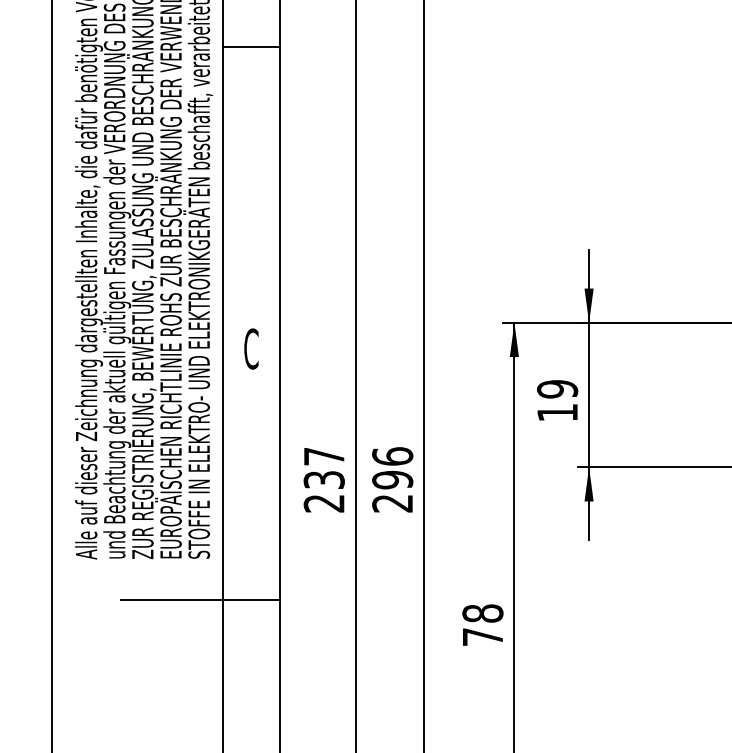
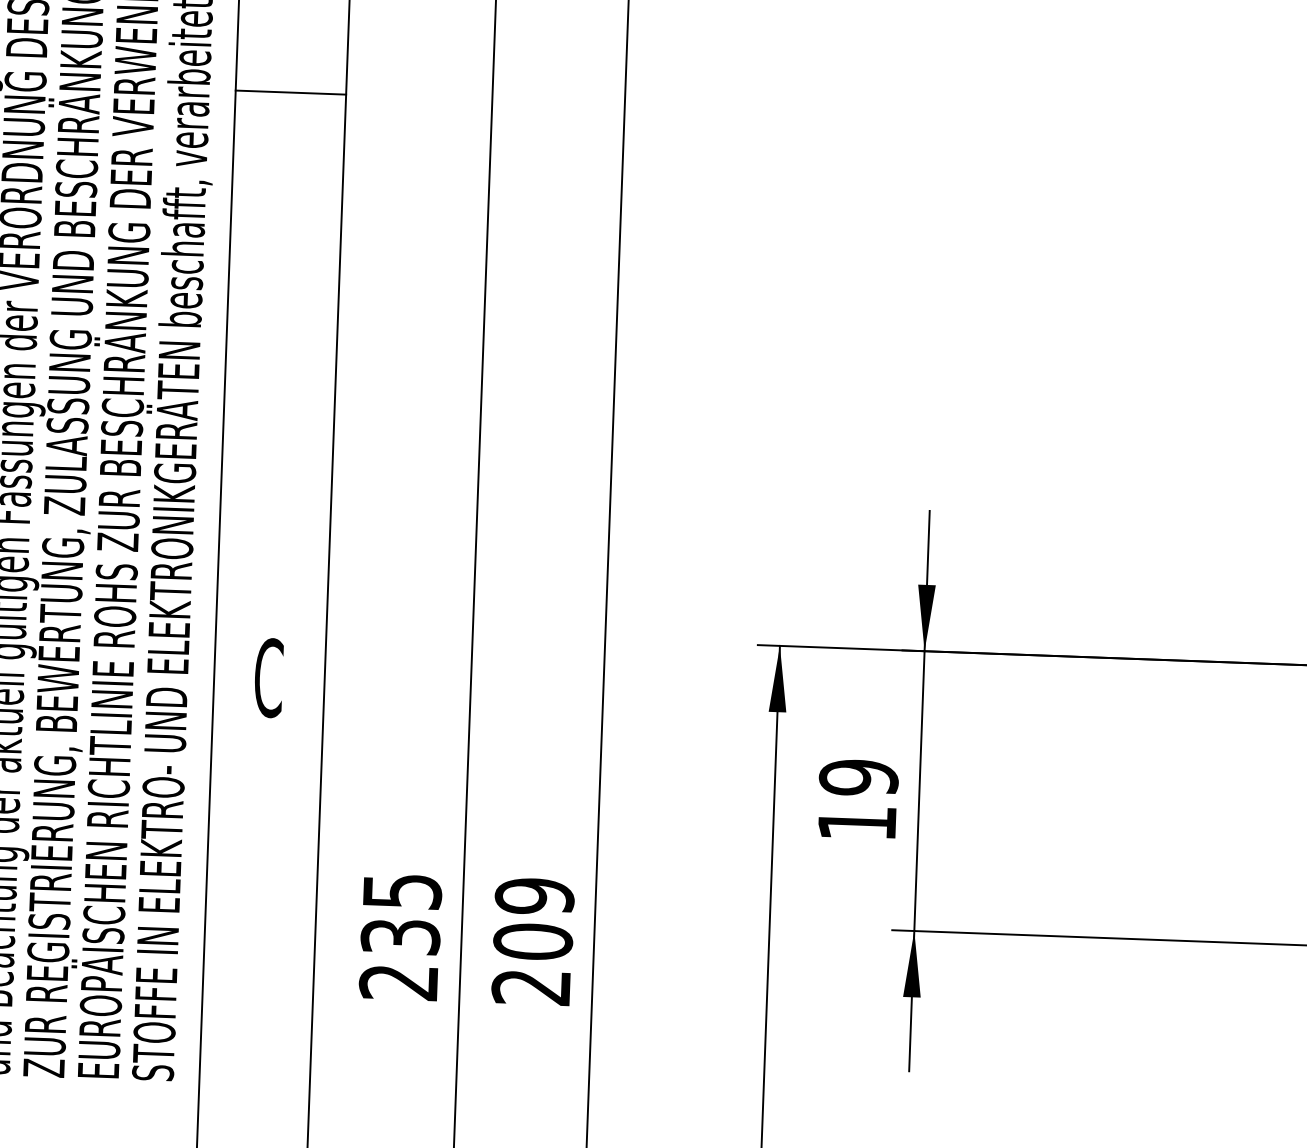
text: (324, 456) -> (402, 891), 237 -> 235
text: (392, 468) -> (533, 919), 296 -> 209

